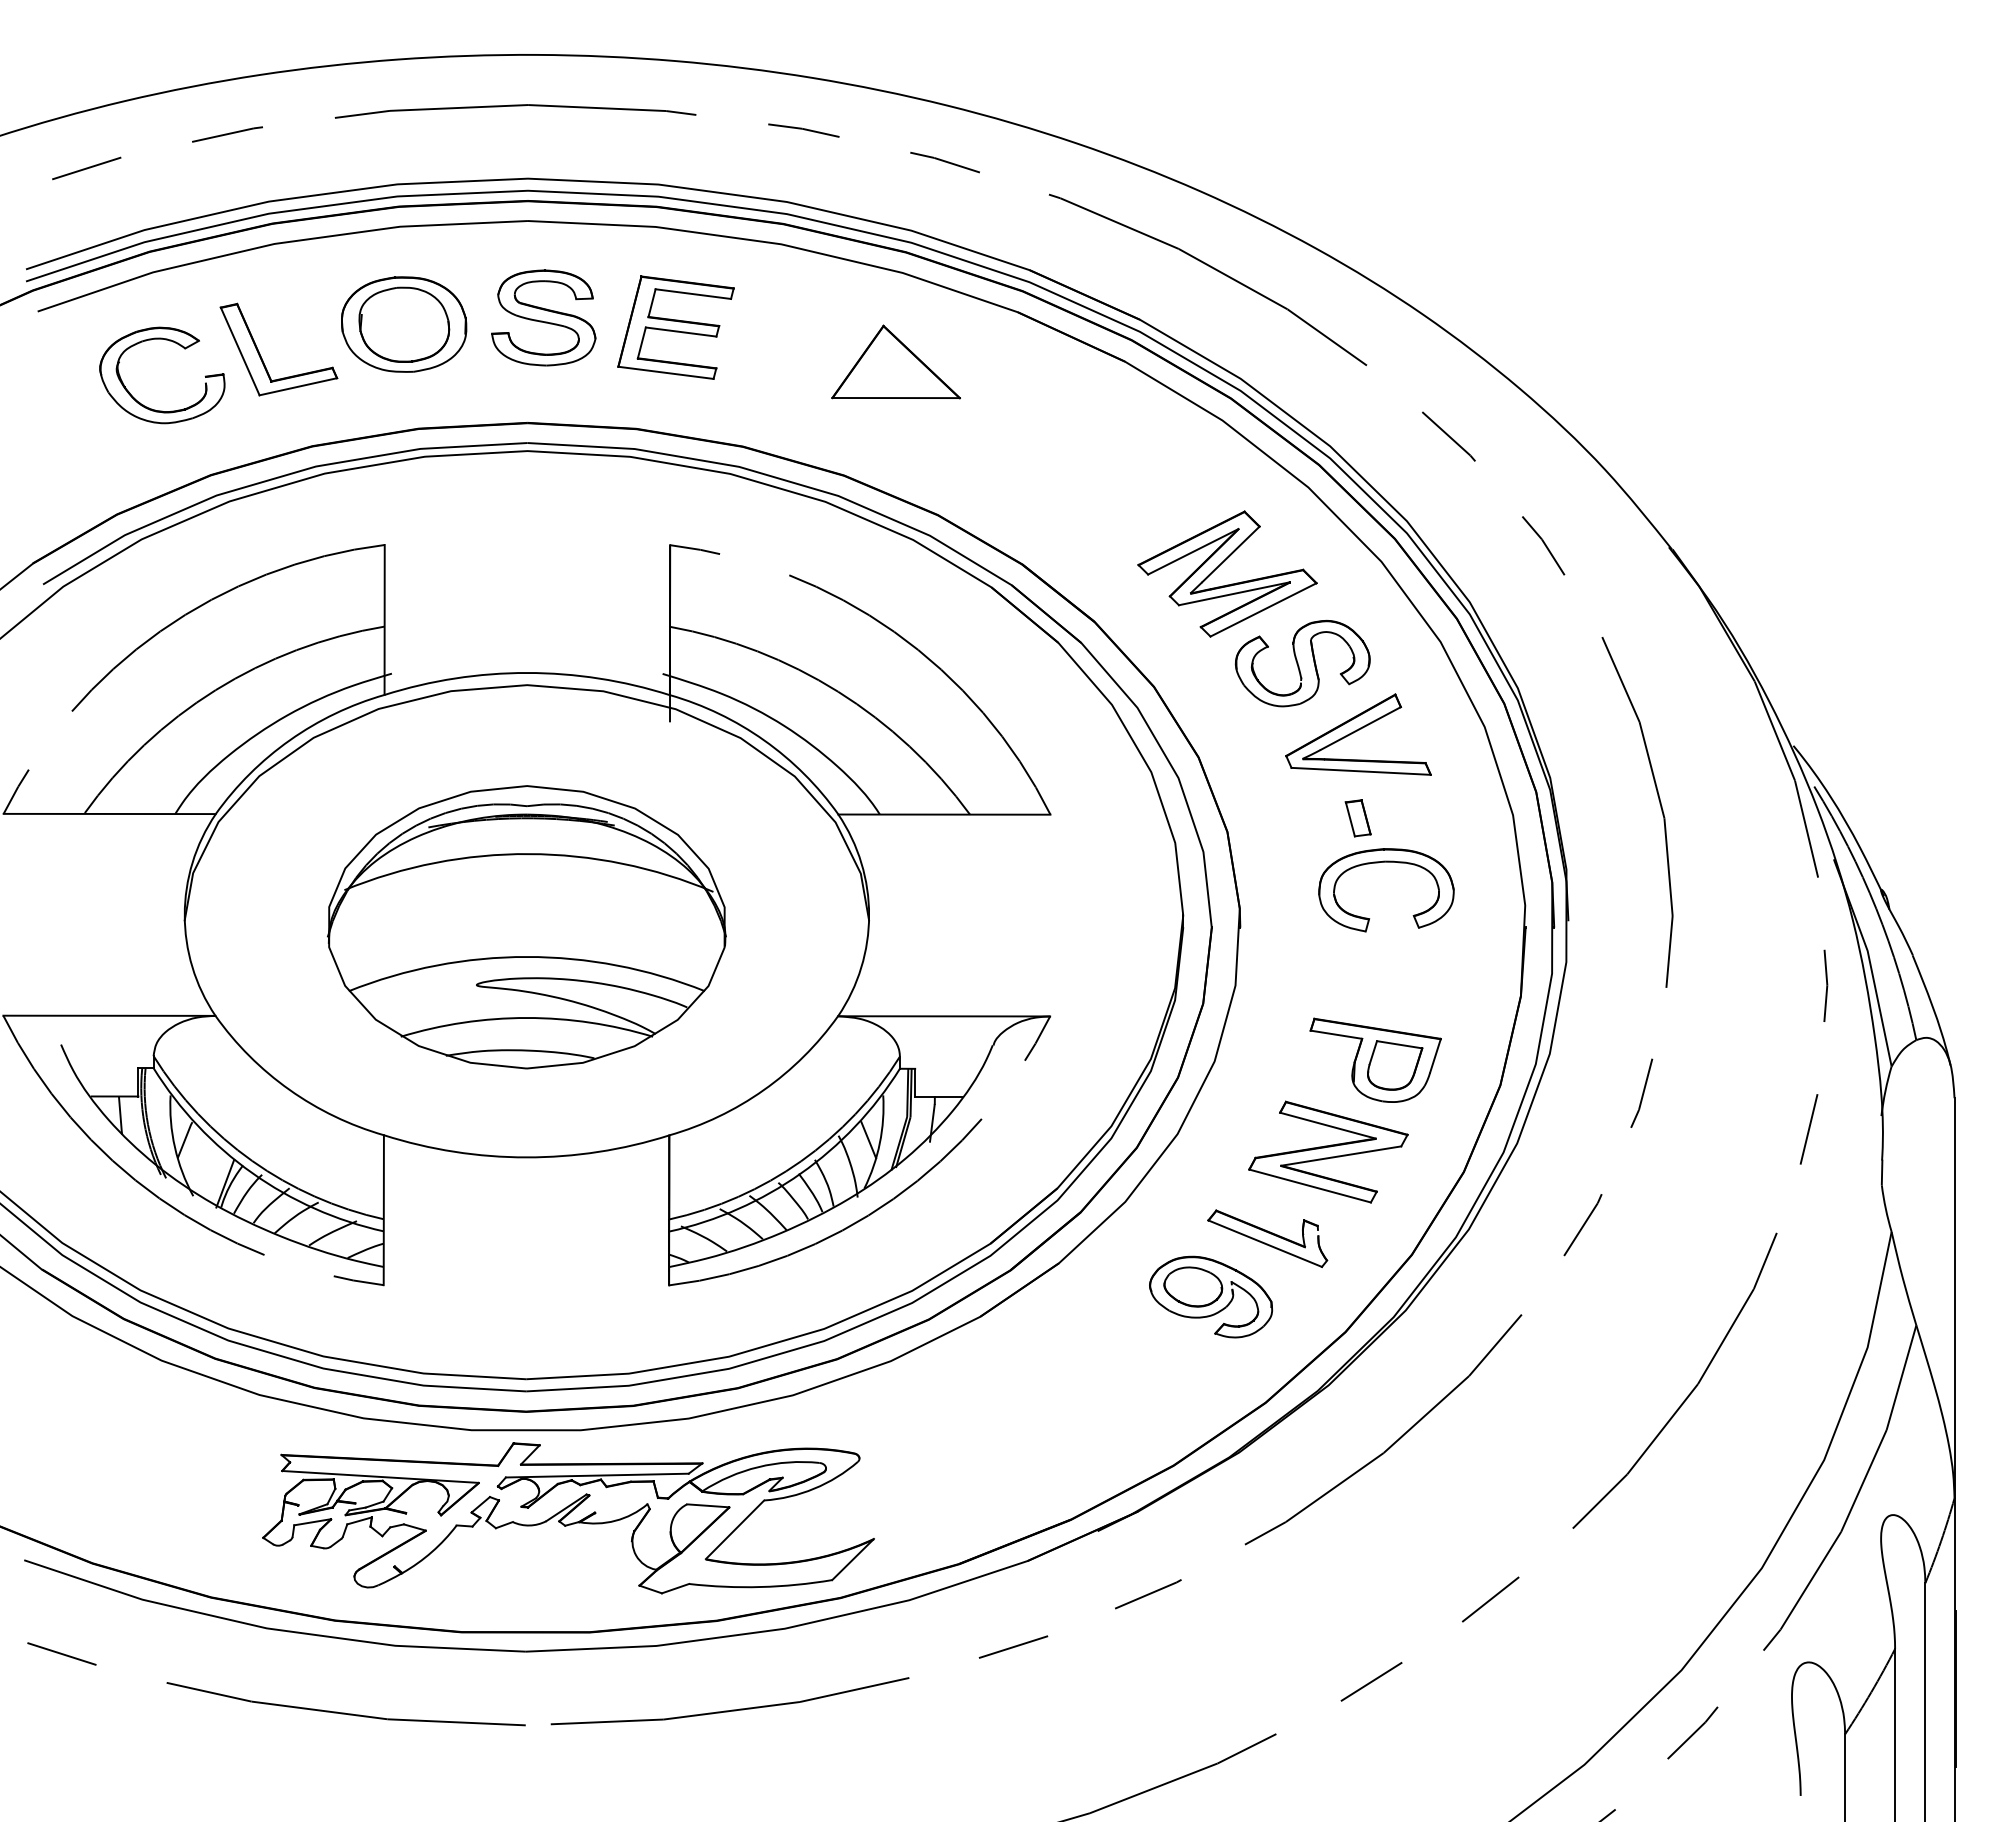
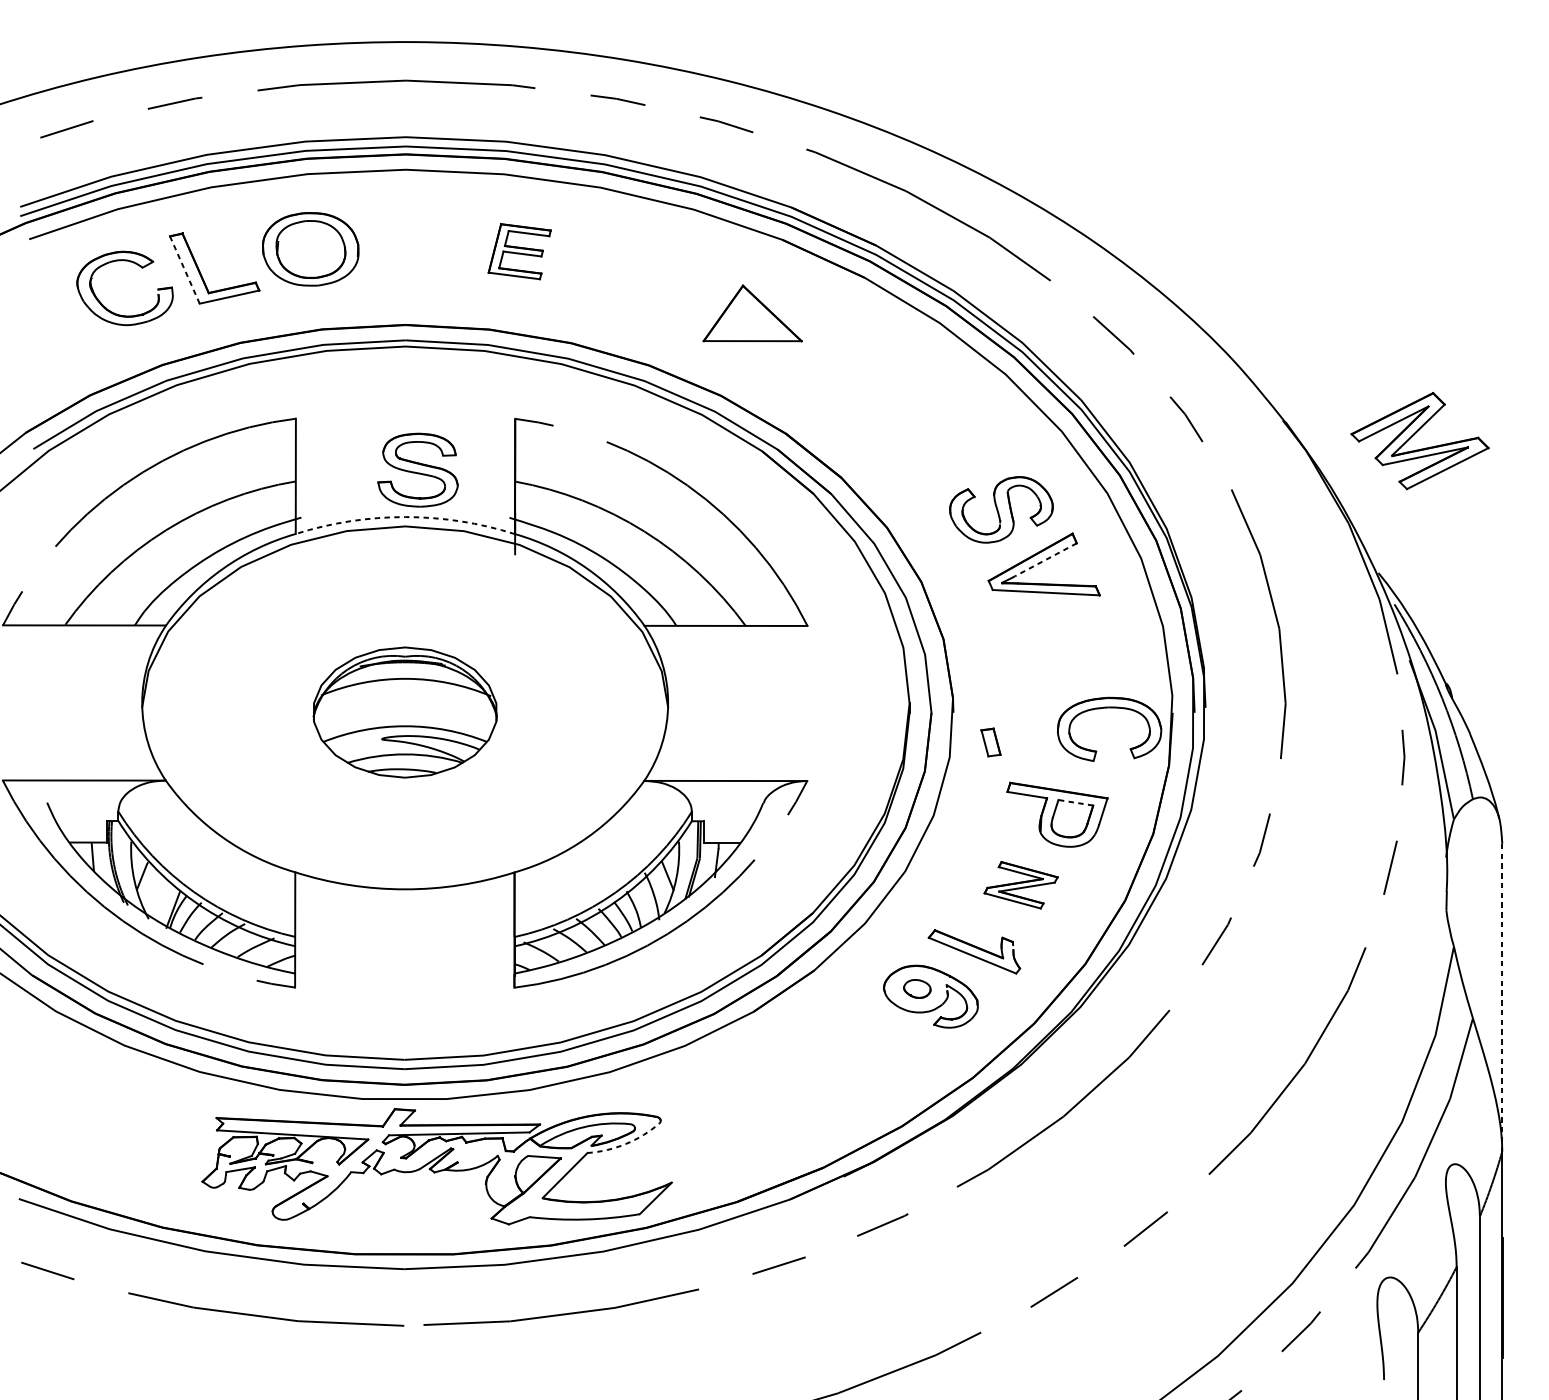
part: (543, 317) -> (417, 469), moved
part: (675, 327) -> (519, 251), size x0.7
line: (240, 351) -> (185, 270), solid -> dashed
part: (895, 361) -> (752, 313), moved
part: (1220, 565) -> (1414, 434), moved
arc: (527, 672) -> (405, 516), solid -> dashed
line: (1360, 728) -> (1045, 559), solid -> dashed
part: (1357, 818) -> (990, 742), moved
part: (1386, 862) -> (1109, 708), moved
part: (526, 927) -> (404, 712), size x0.6
line: (1399, 1044) -> (1075, 802), solid -> dashed
part: (1328, 1151) -> (1021, 884), size x0.6
part: (1193, 1286) -> (917, 988), size x0.6
line: (1954, 1298) -> (1502, 997), solid -> dashed
arc: (814, 1488) -> (626, 1143), solid -> dashed

